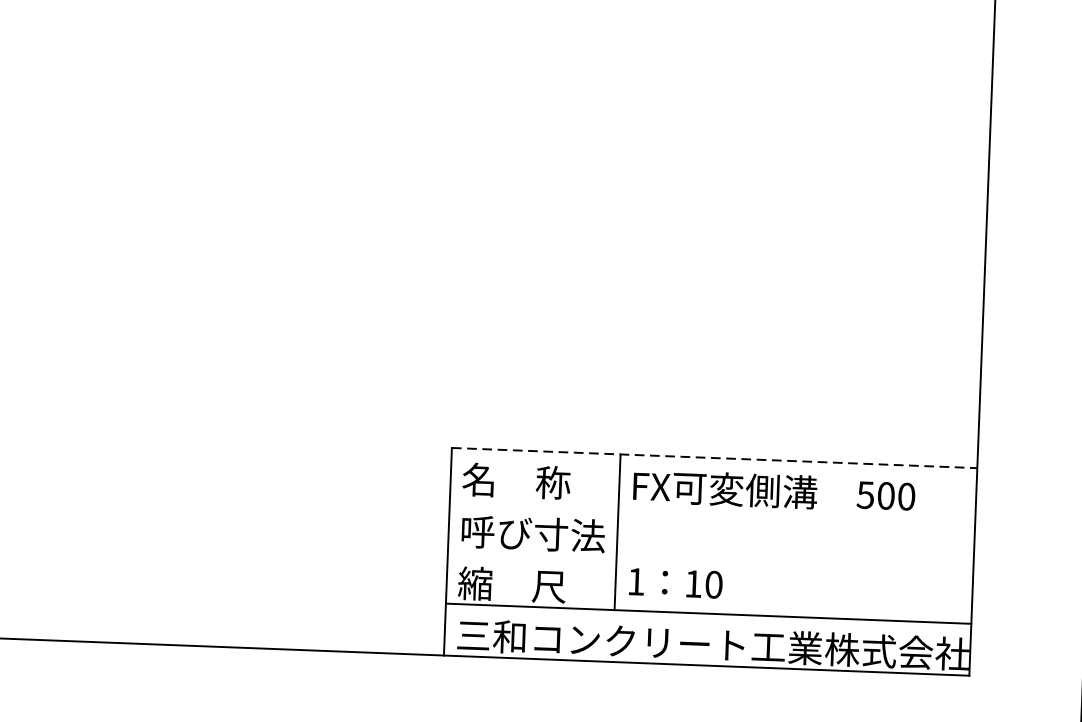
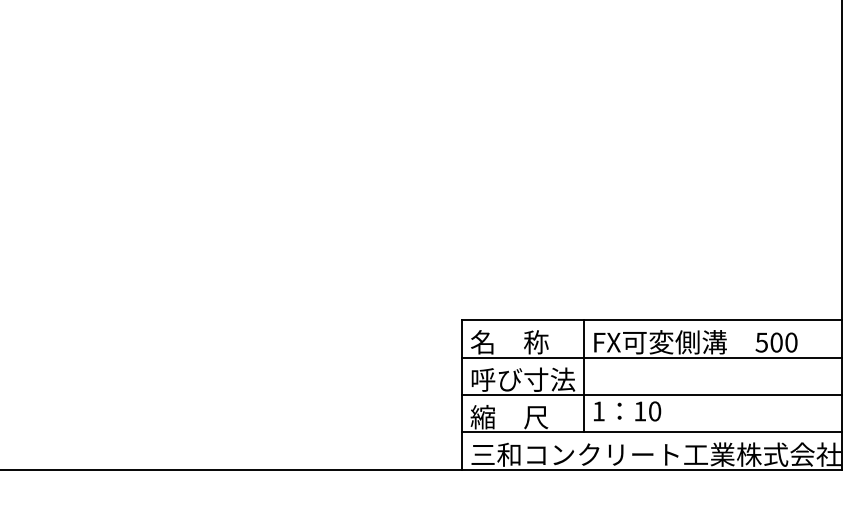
line: (714, 458) -> (651, 320), dashed -> solid
line: (712, 509) -> (651, 357), added
line: (710, 561) -> (651, 394), added

